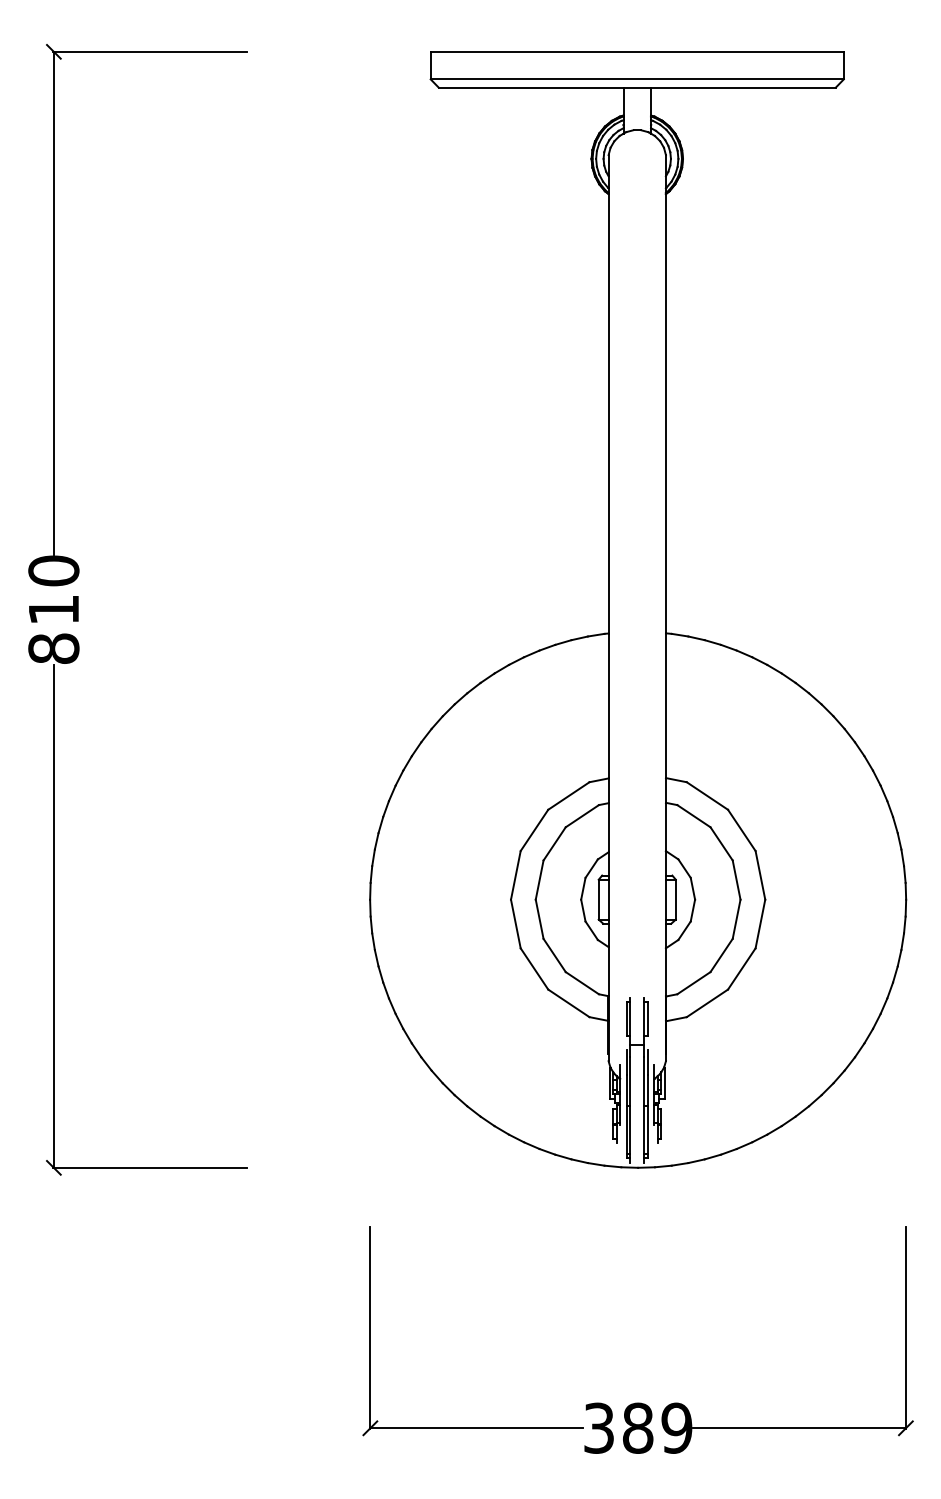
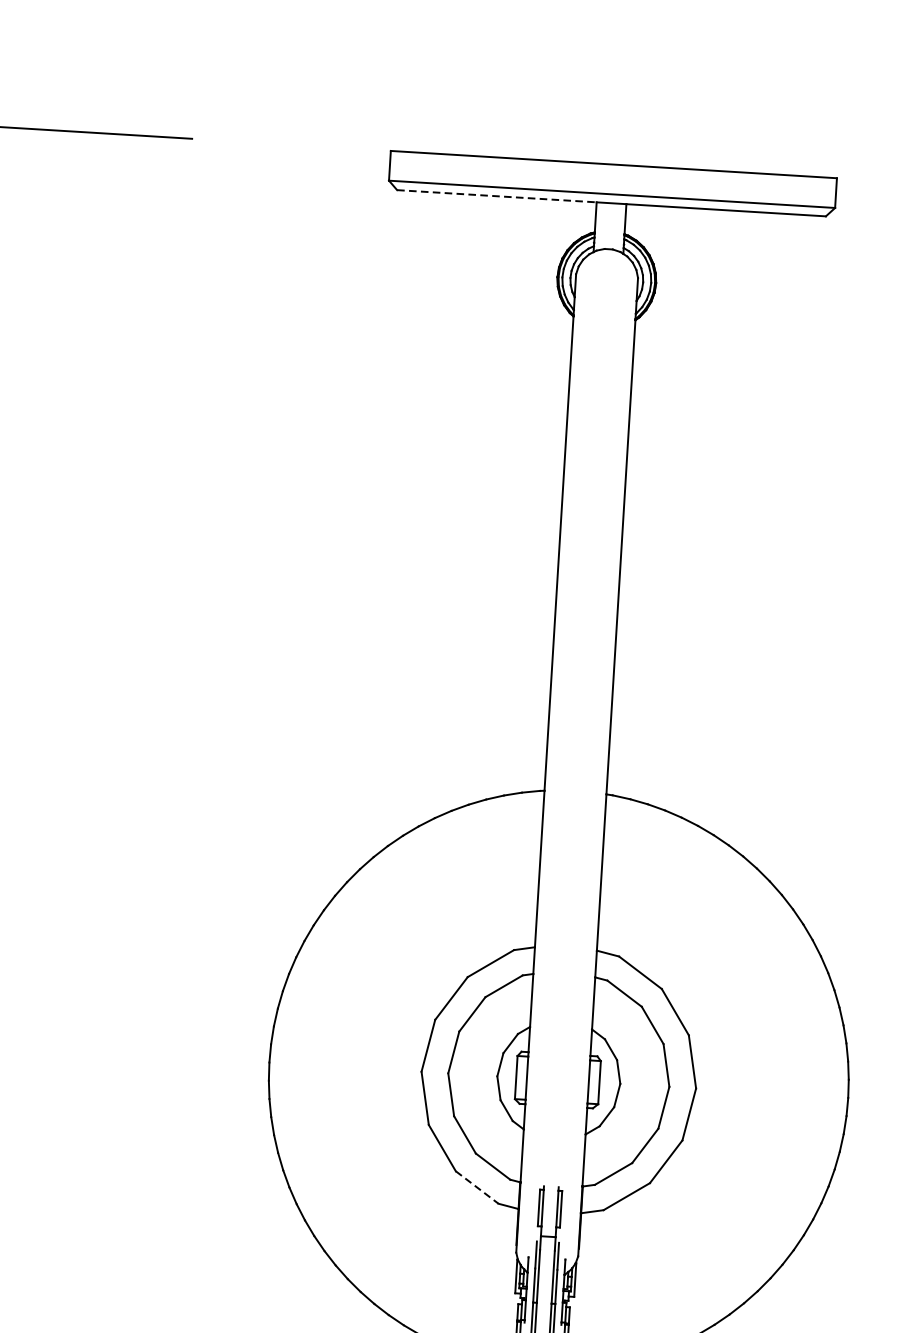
line: (531, 87) -> (497, 196), solid -> dashed
line: (568, 1003) -> (476, 1187), solid -> dashed

